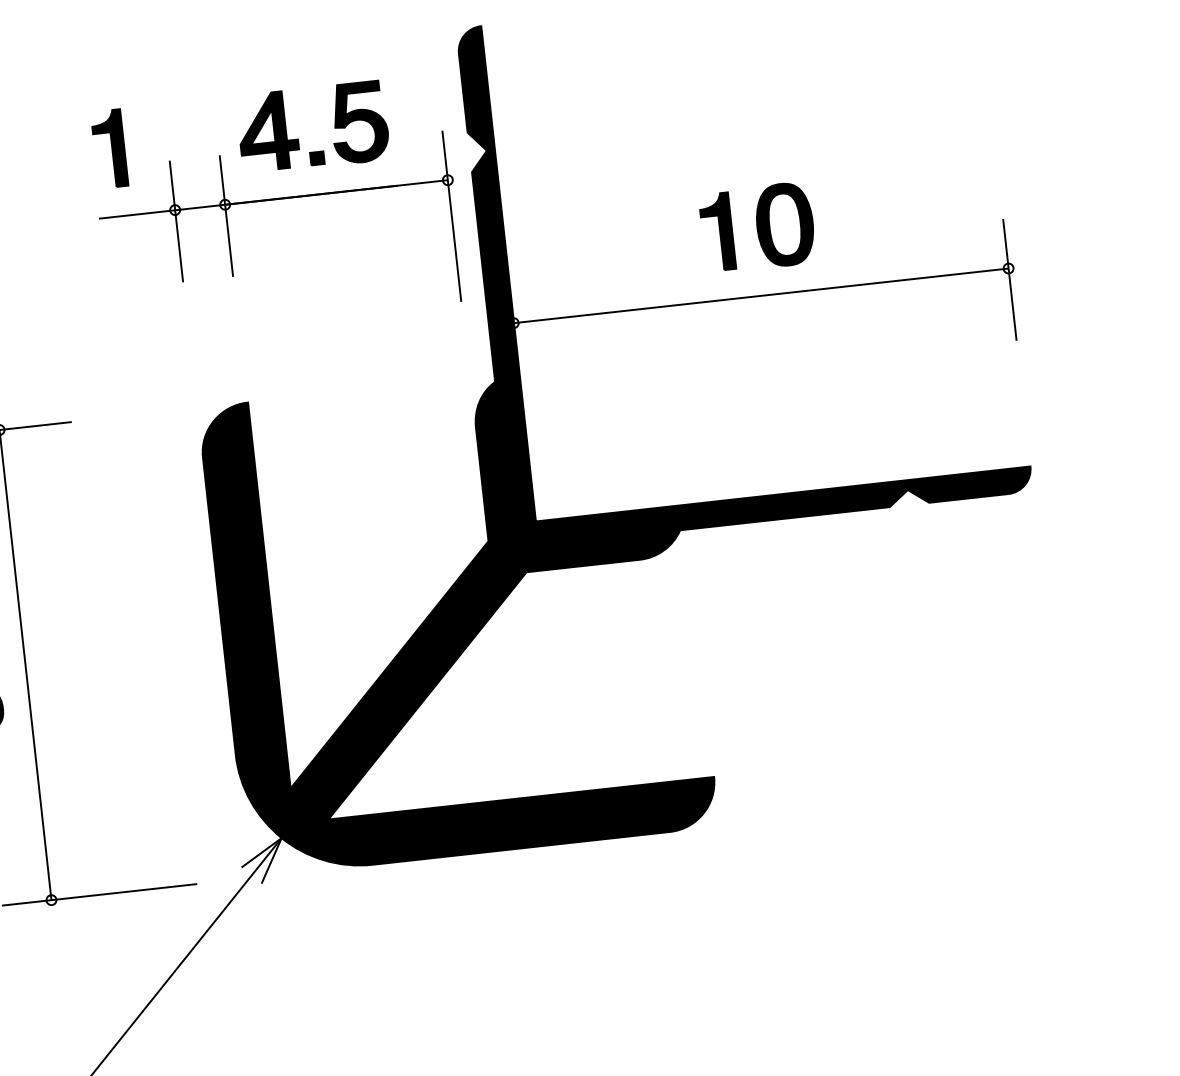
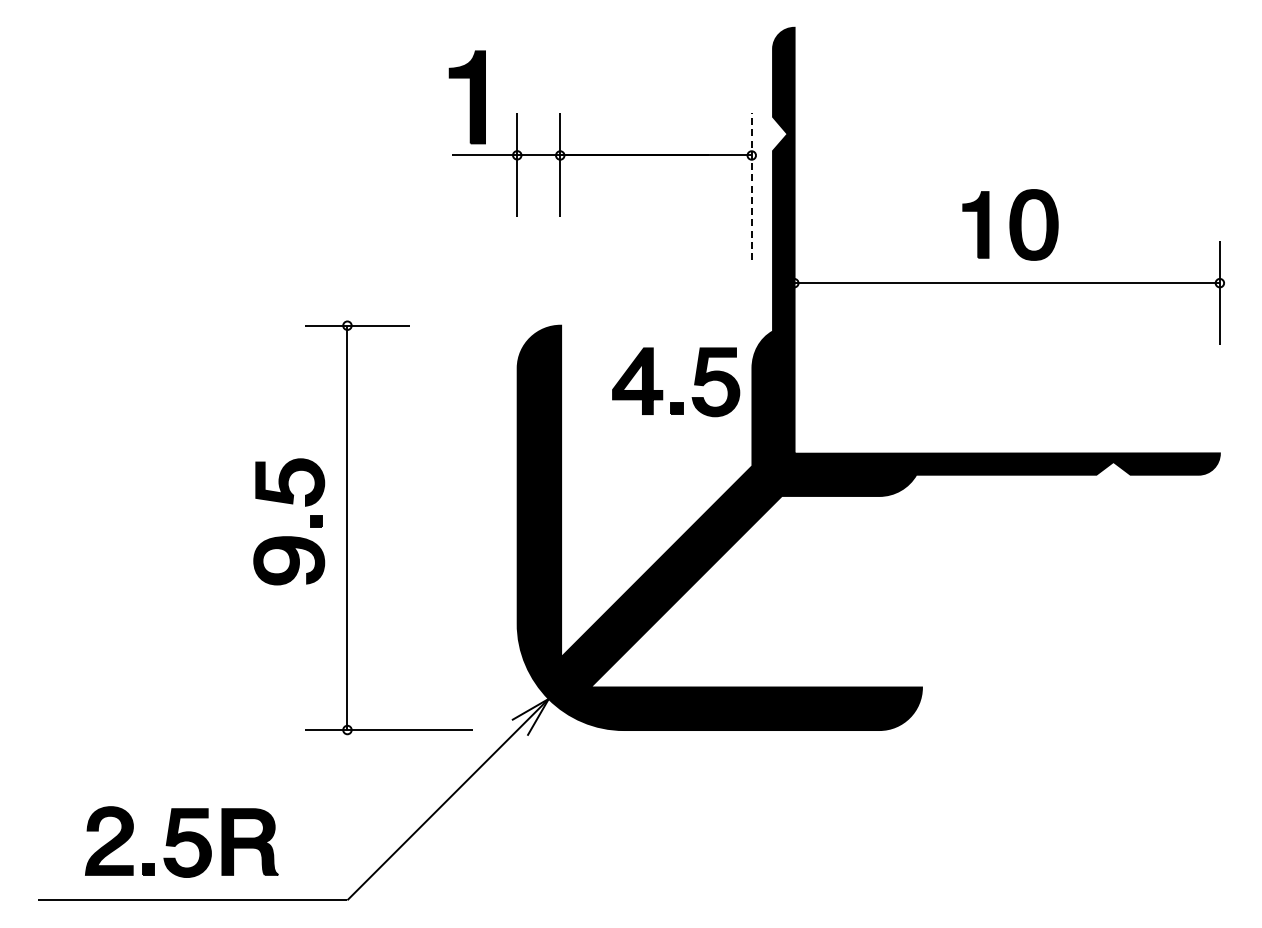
part: (299, 138) -> (663, 390), moved
part: (108, 148) -> (466, 96), size x1.4
line: (451, 216) -> (751, 186), solid -> dashed

